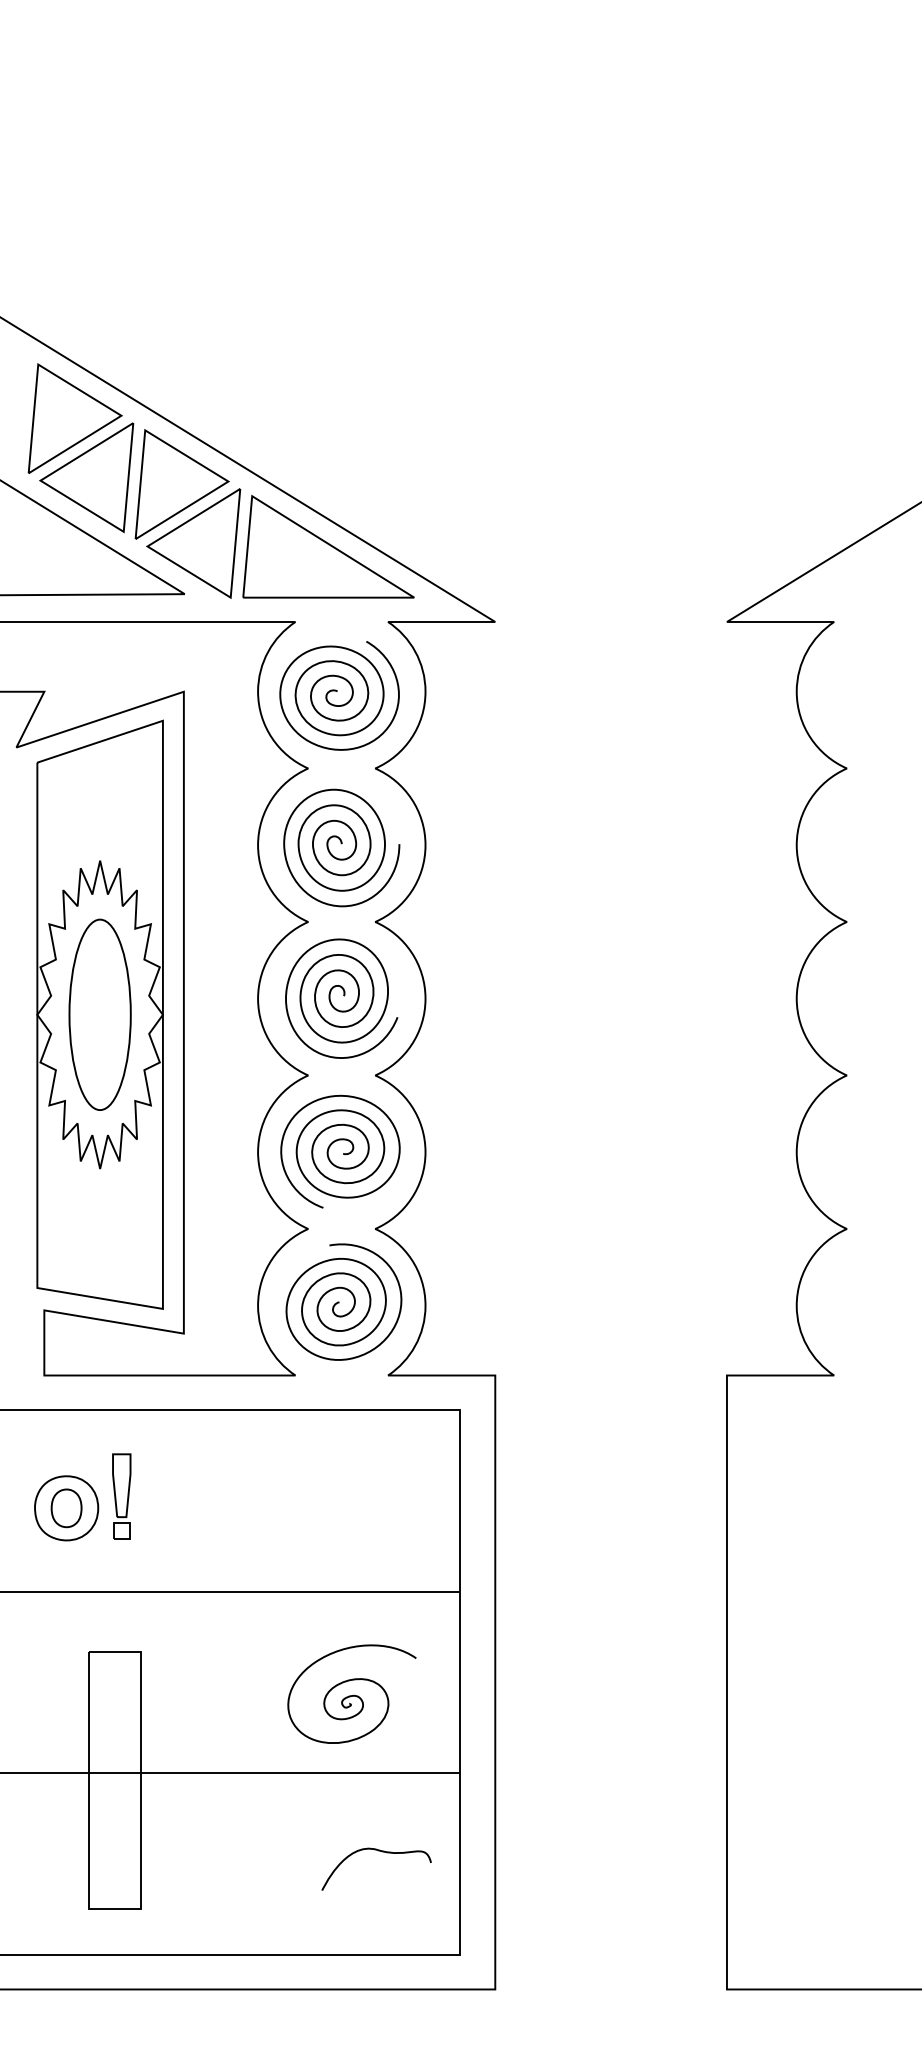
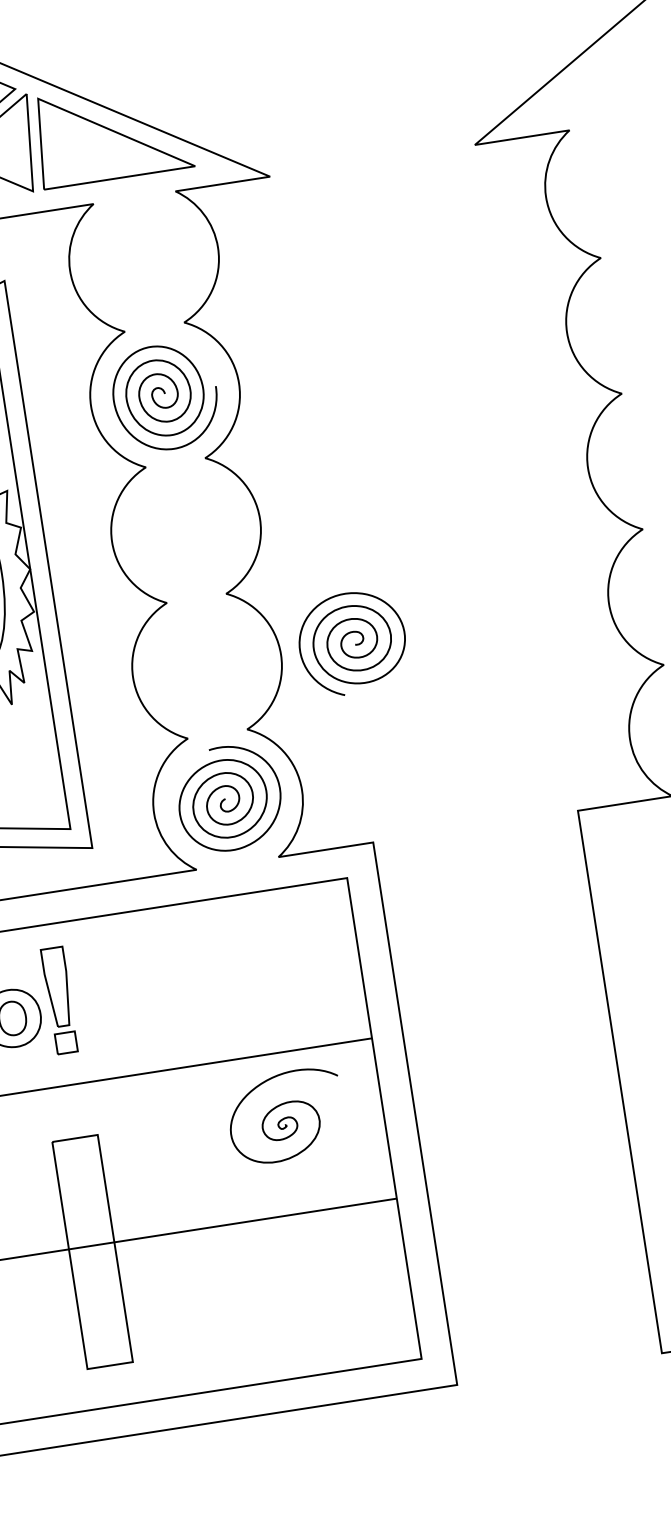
curve: (337, 691) -> (140, 259), removed
curve: (343, 995) -> (187, 527), removed
curve: (343, 1153) -> (355, 644), moved
part: (121, 1496) -> (59, 1000), size x1.4
curve: (351, 1695) -> (285, 1117), moved
curve: (382, 1852) -> (338, 1279), removed

